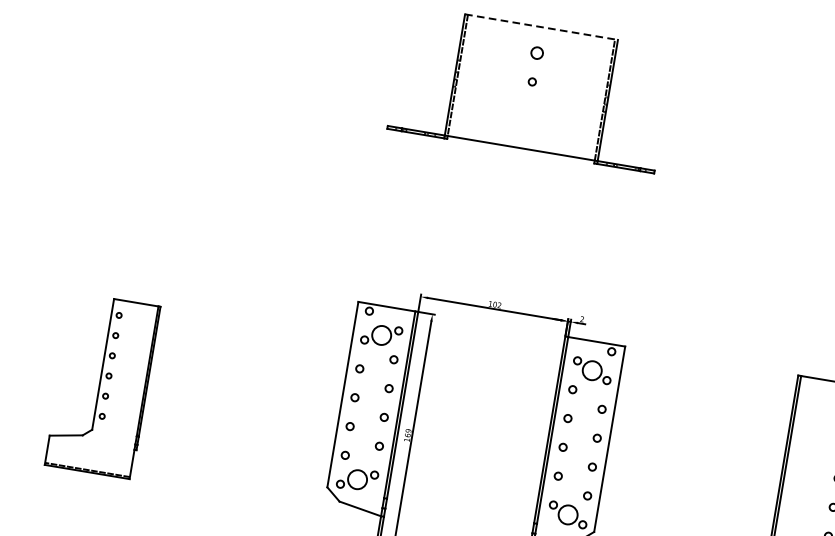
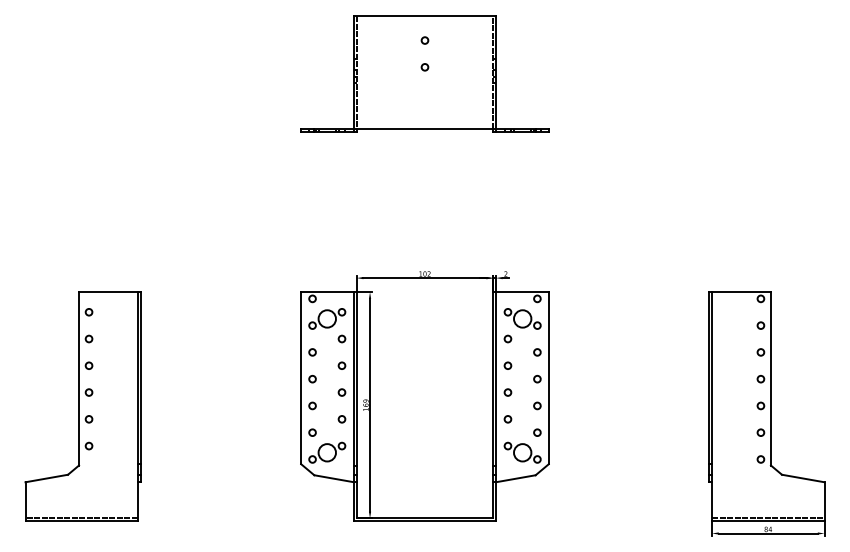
line: (542, 27) -> (425, 16), dashed -> solid
circle: (536, 52) -> (424, 40), size x0.62
part: (102, 385) -> (82, 406), size x1.43

